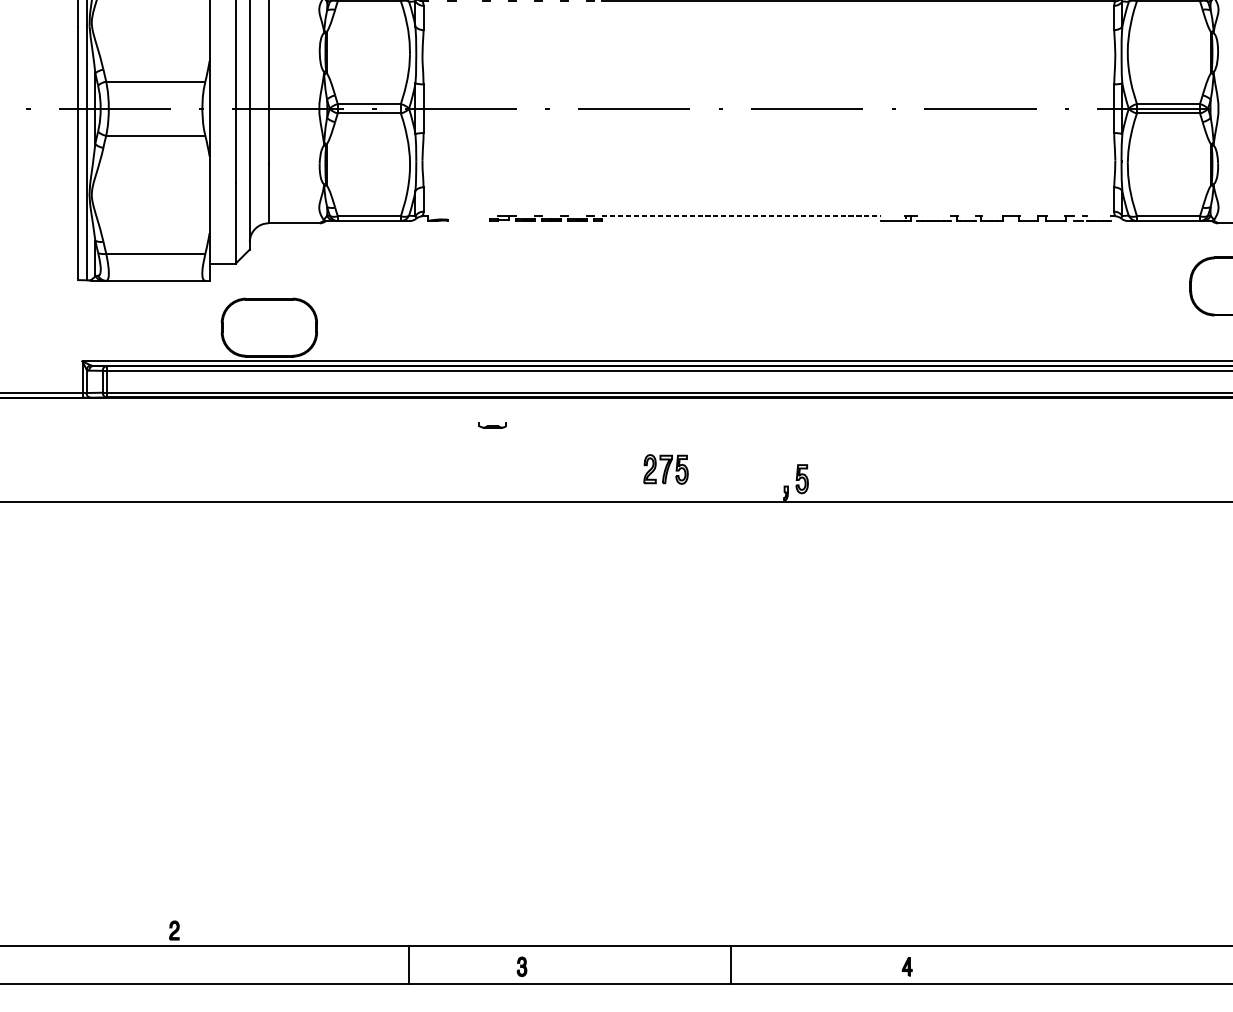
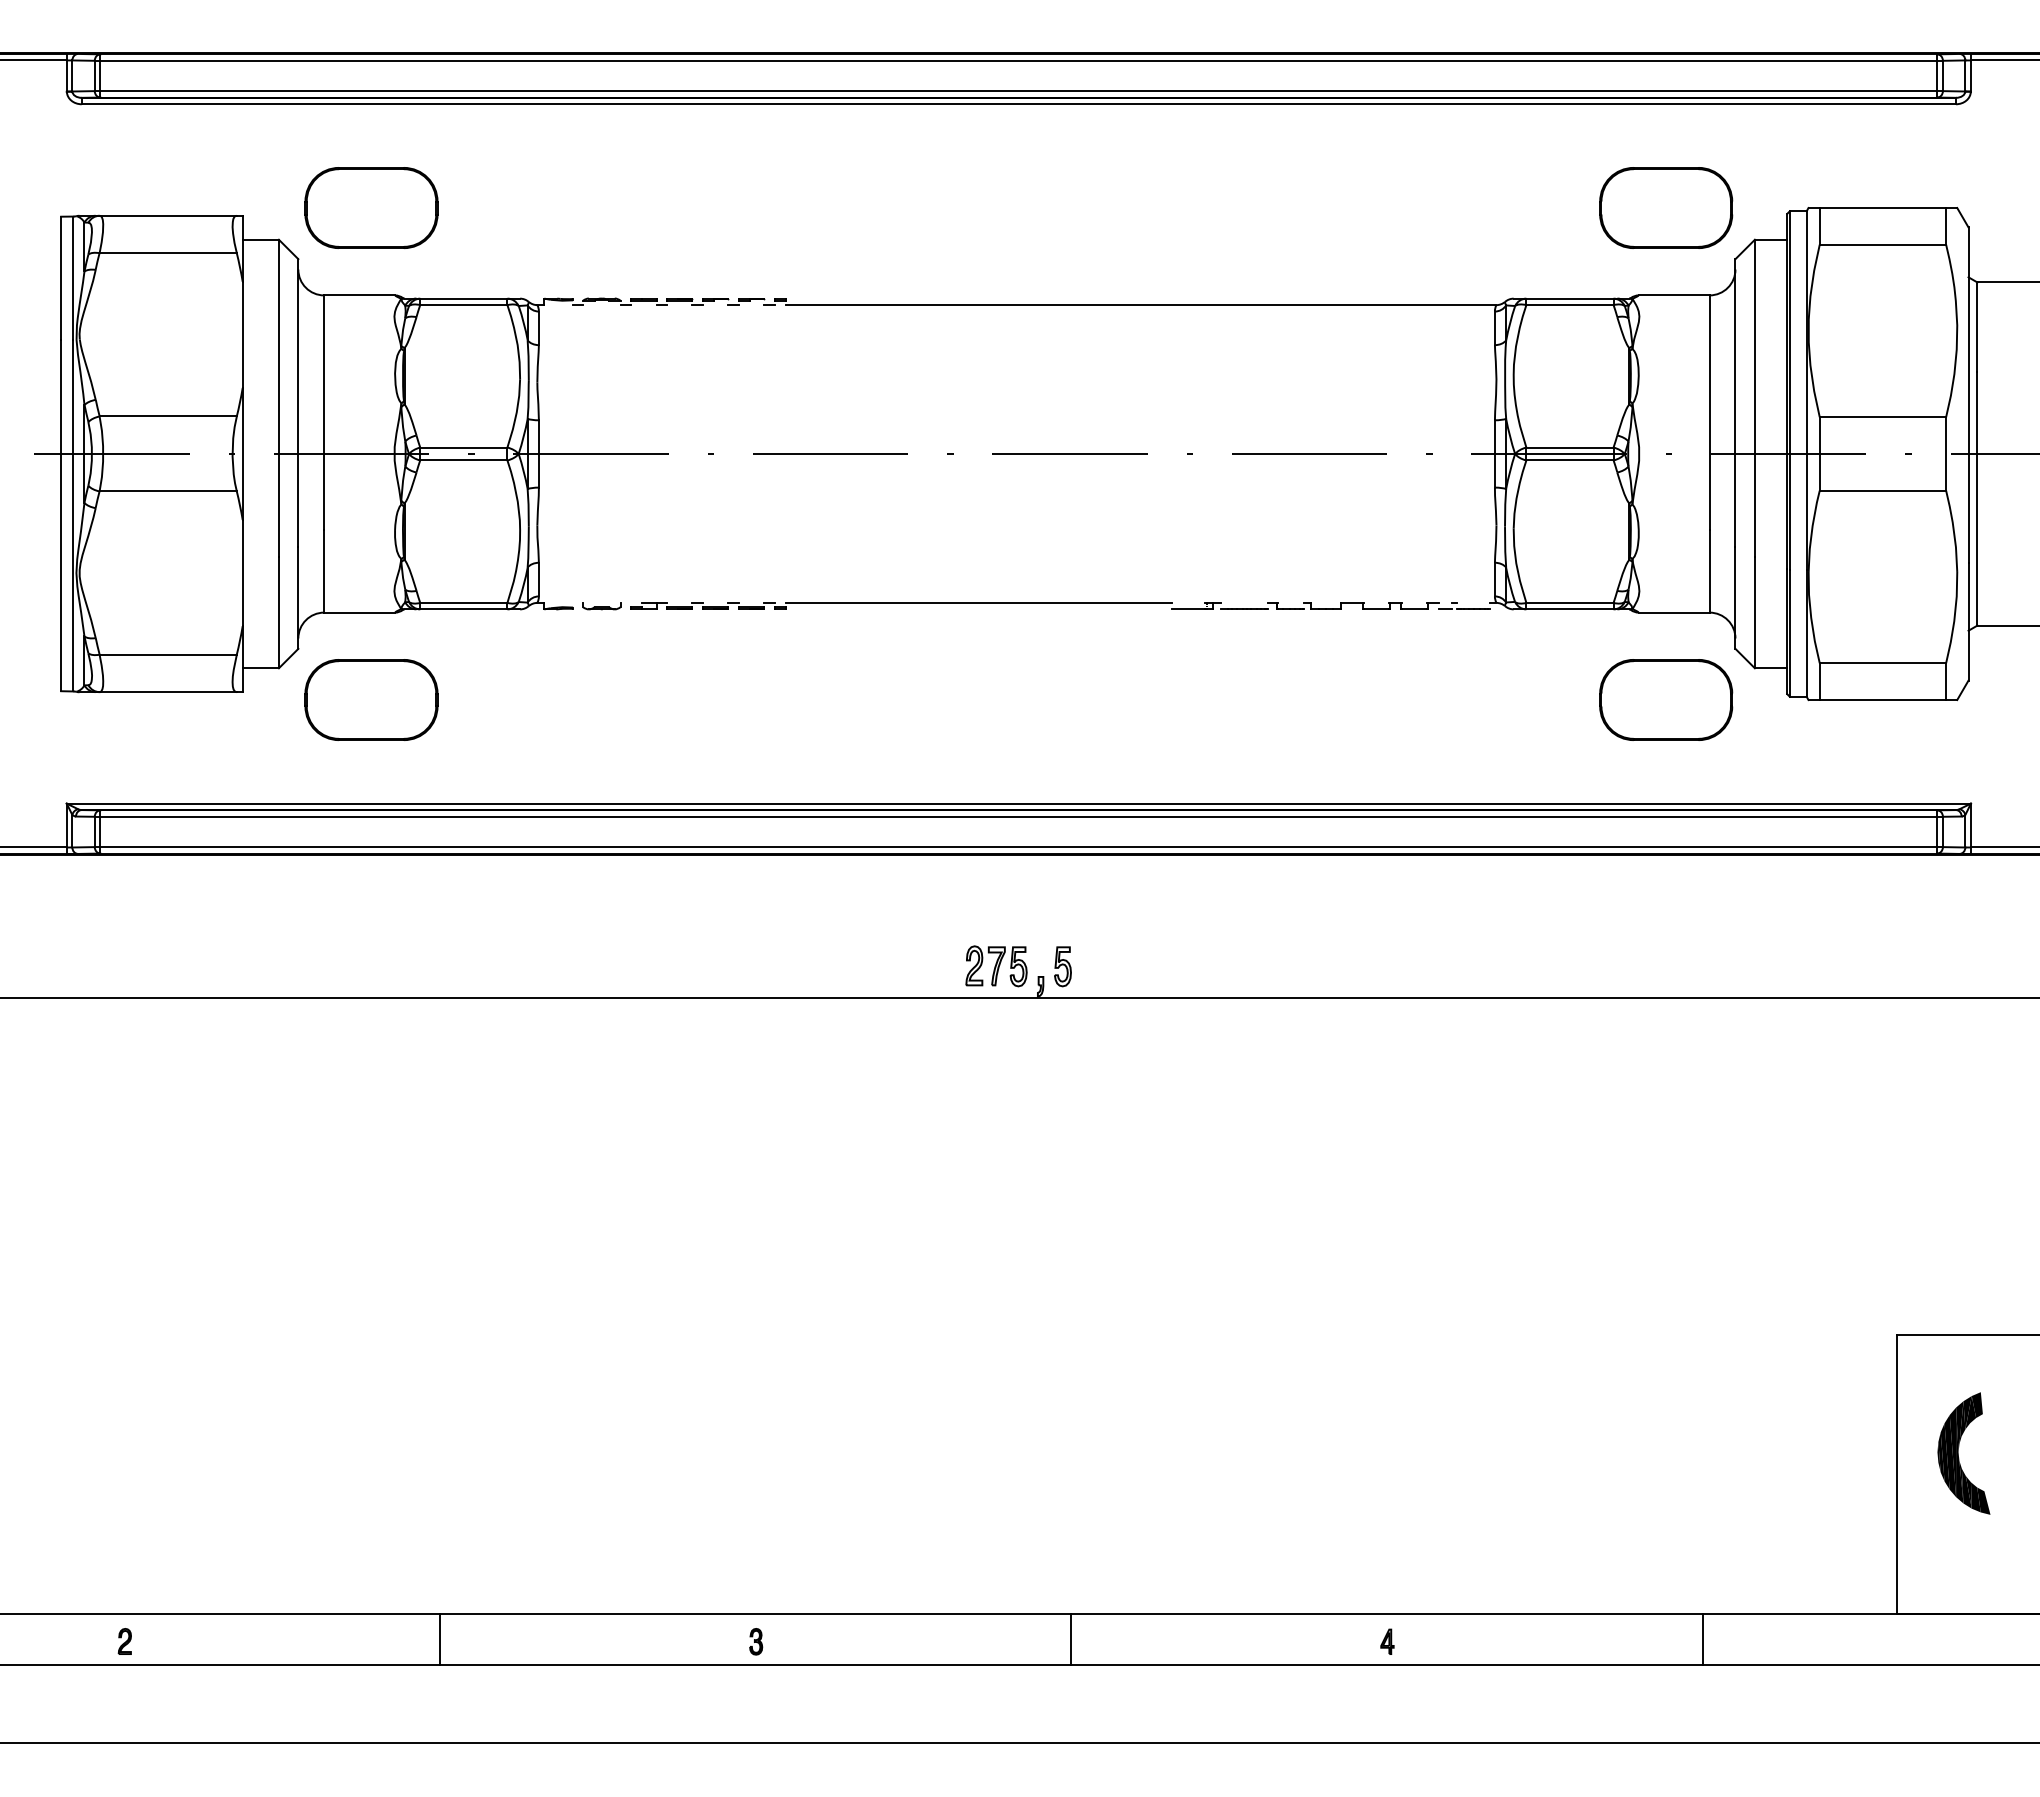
line: (741, 216) -> (979, 602), dashed -> solid
part: (269, 327) -> (371, 699), moved
part: (492, 425) -> (601, 606), moved
part: (666, 469) -> (996, 966), moved
part: (174, 930) -> (124, 1641), moved
line: (409, 965) -> (440, 1639), moved
line: (731, 965) -> (1071, 1639), moved
part: (522, 966) -> (756, 1641), moved
part: (907, 966) -> (1387, 1641), moved

